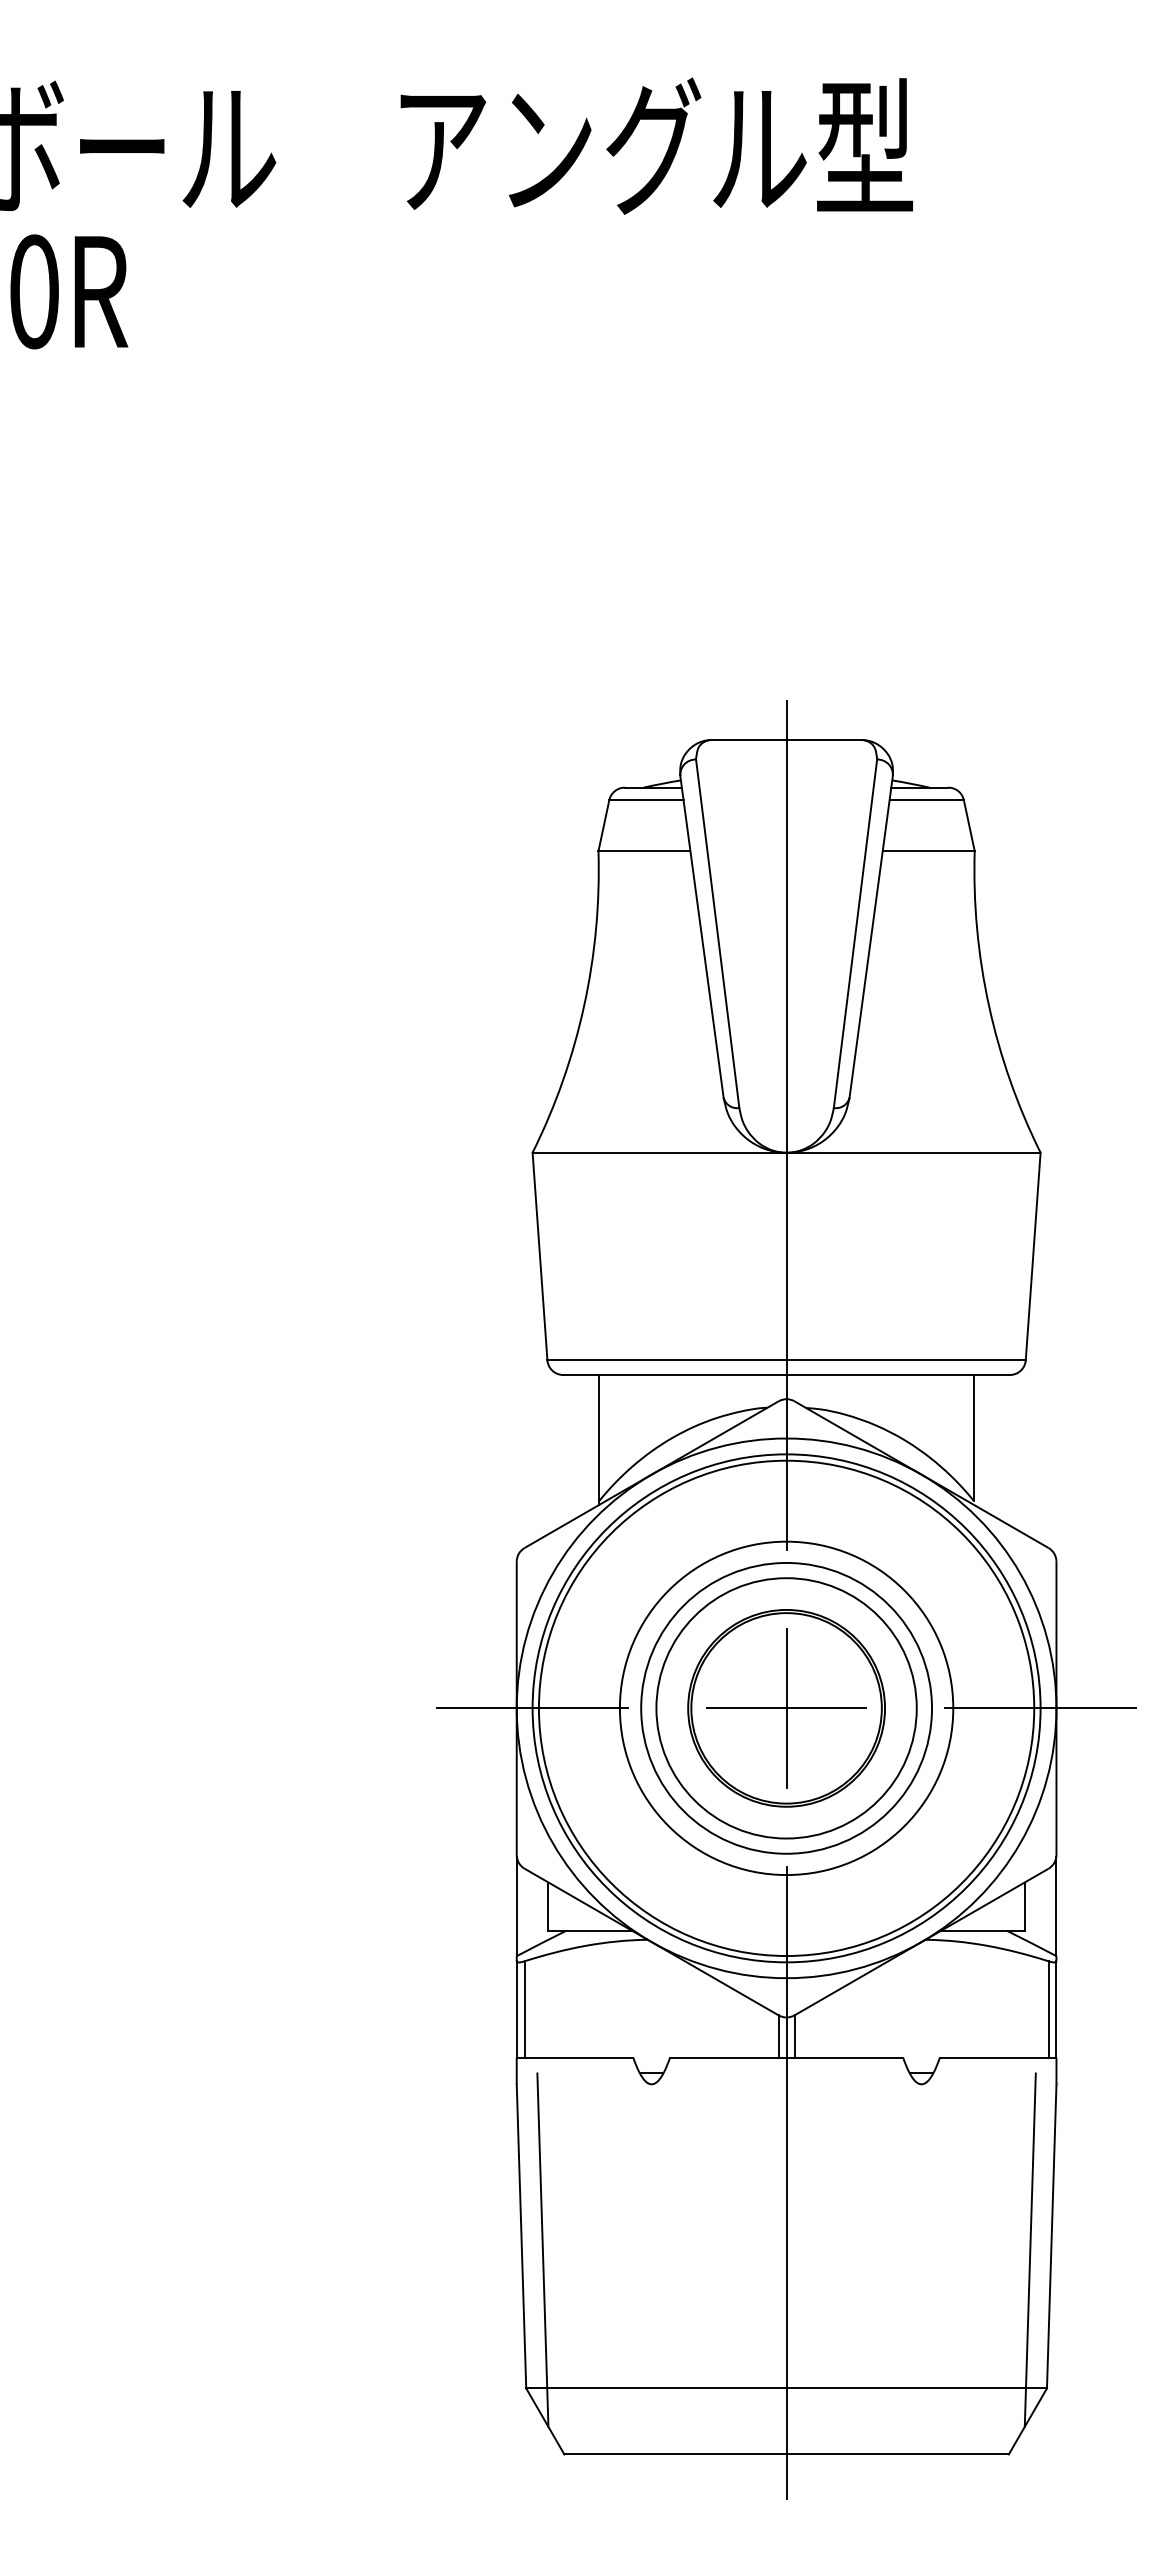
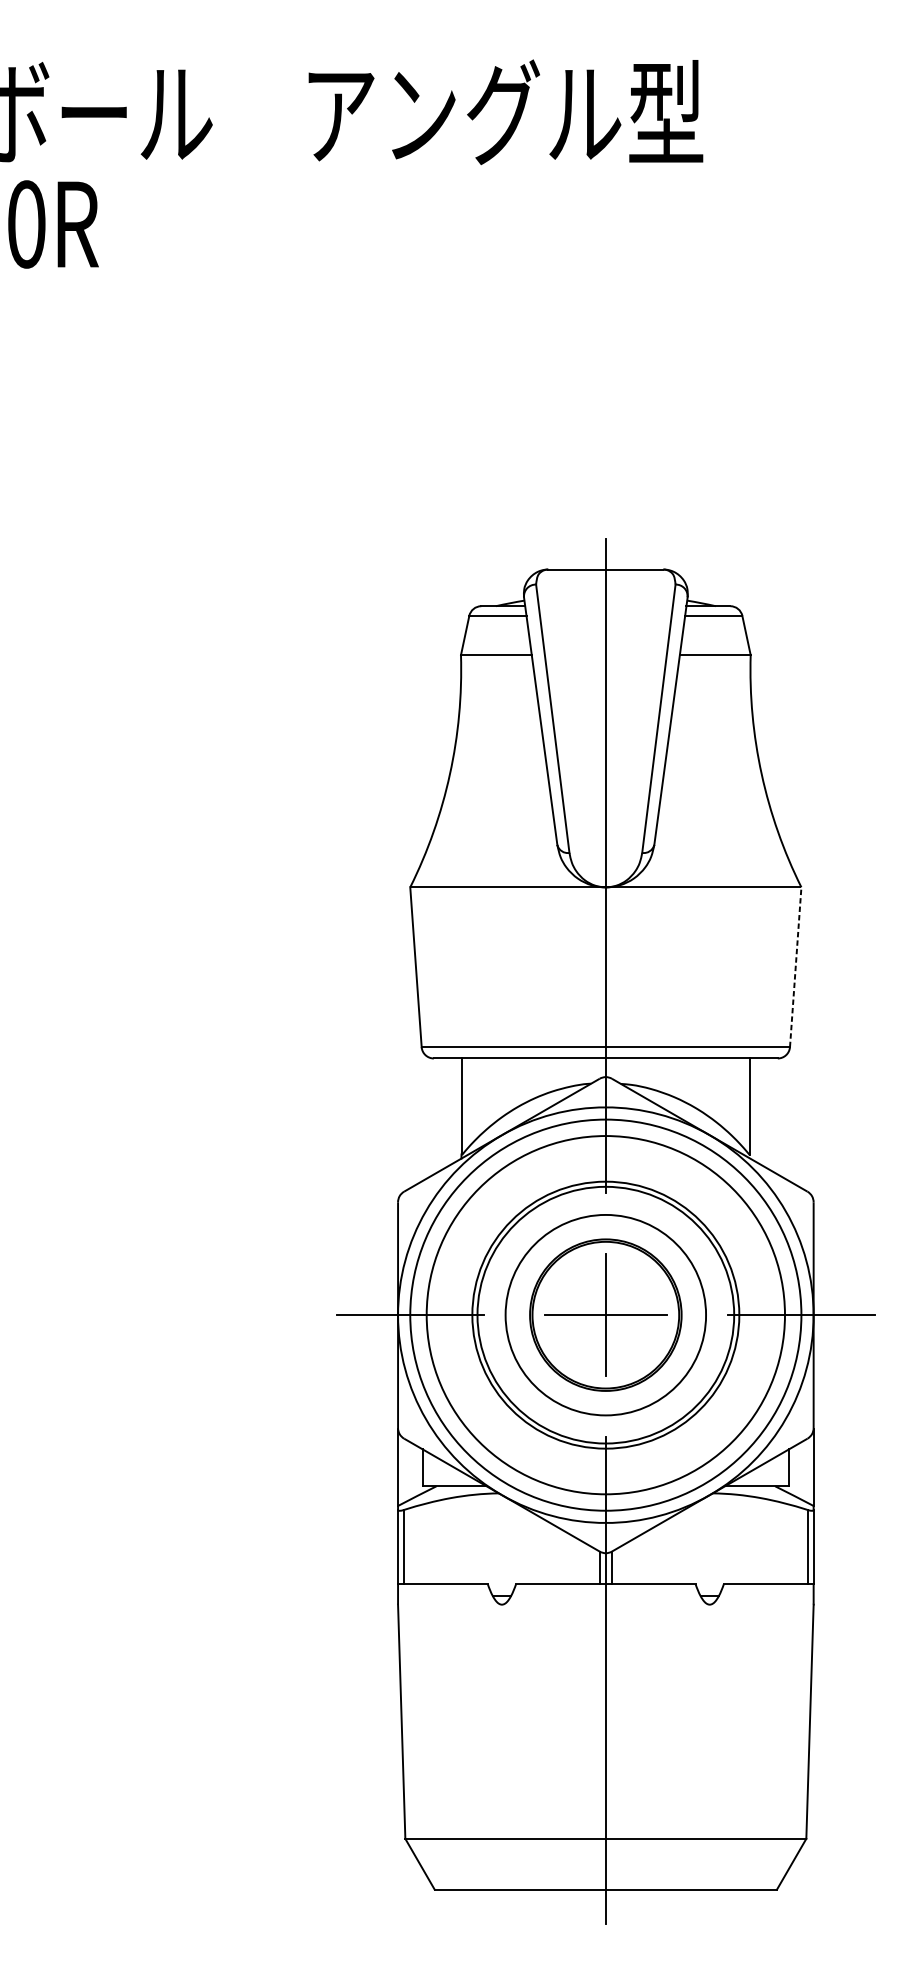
line: (1033, 1256) -> (795, 967), solid -> dashed
circle: (786, 1707) -> (605, 1314), size x1.6
circle: (786, 1708) -> (605, 1315), size x0.7
line: (542, 2249) -> (417, 1731), removed
line: (1029, 2249) -> (792, 1731), removed

